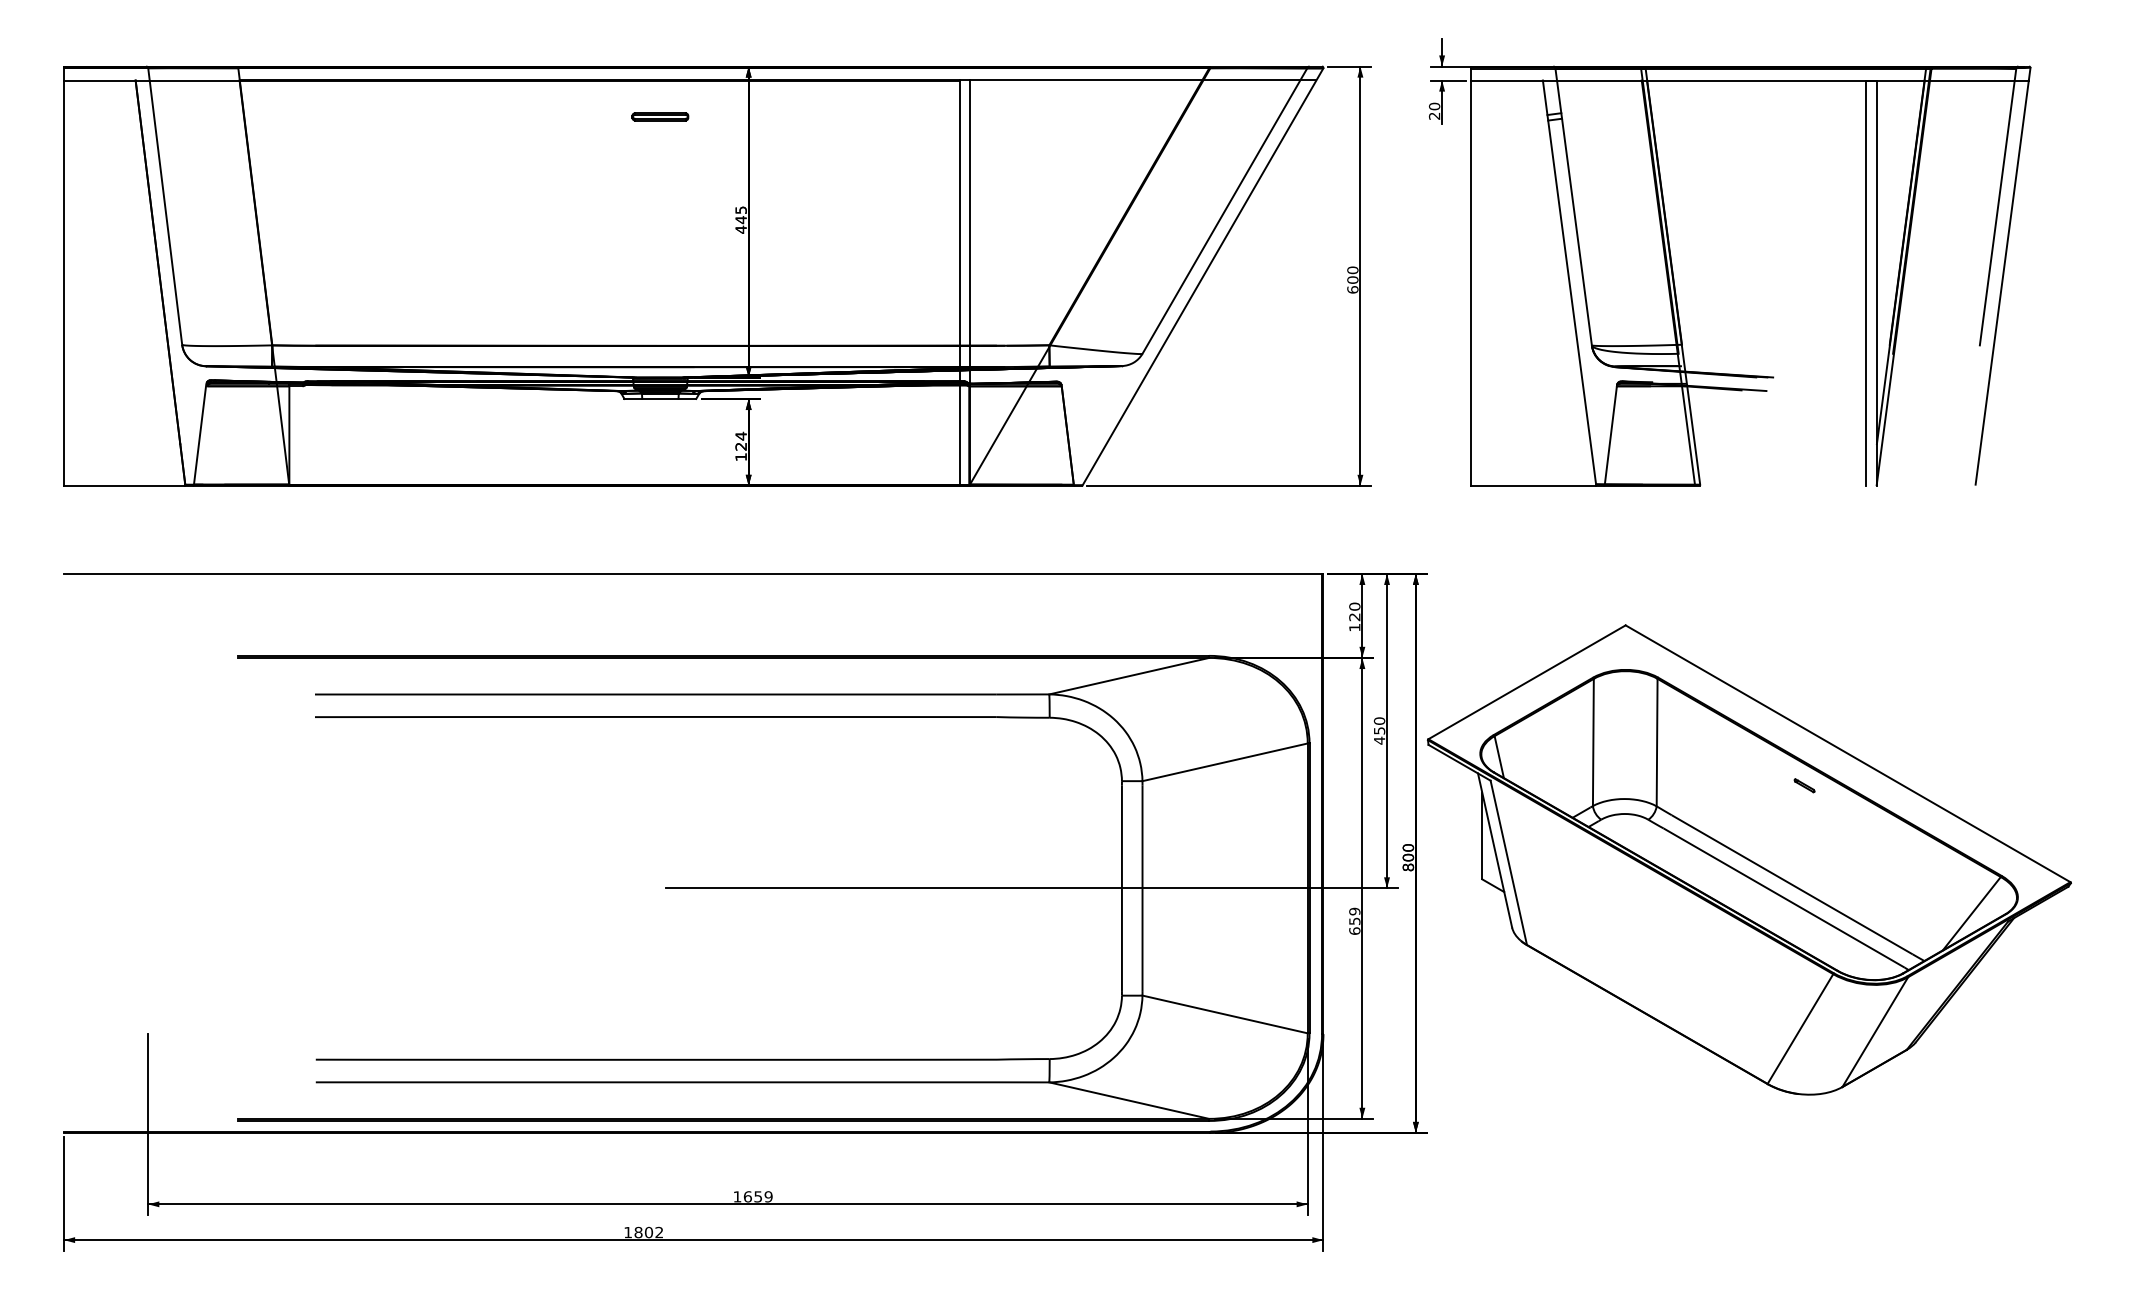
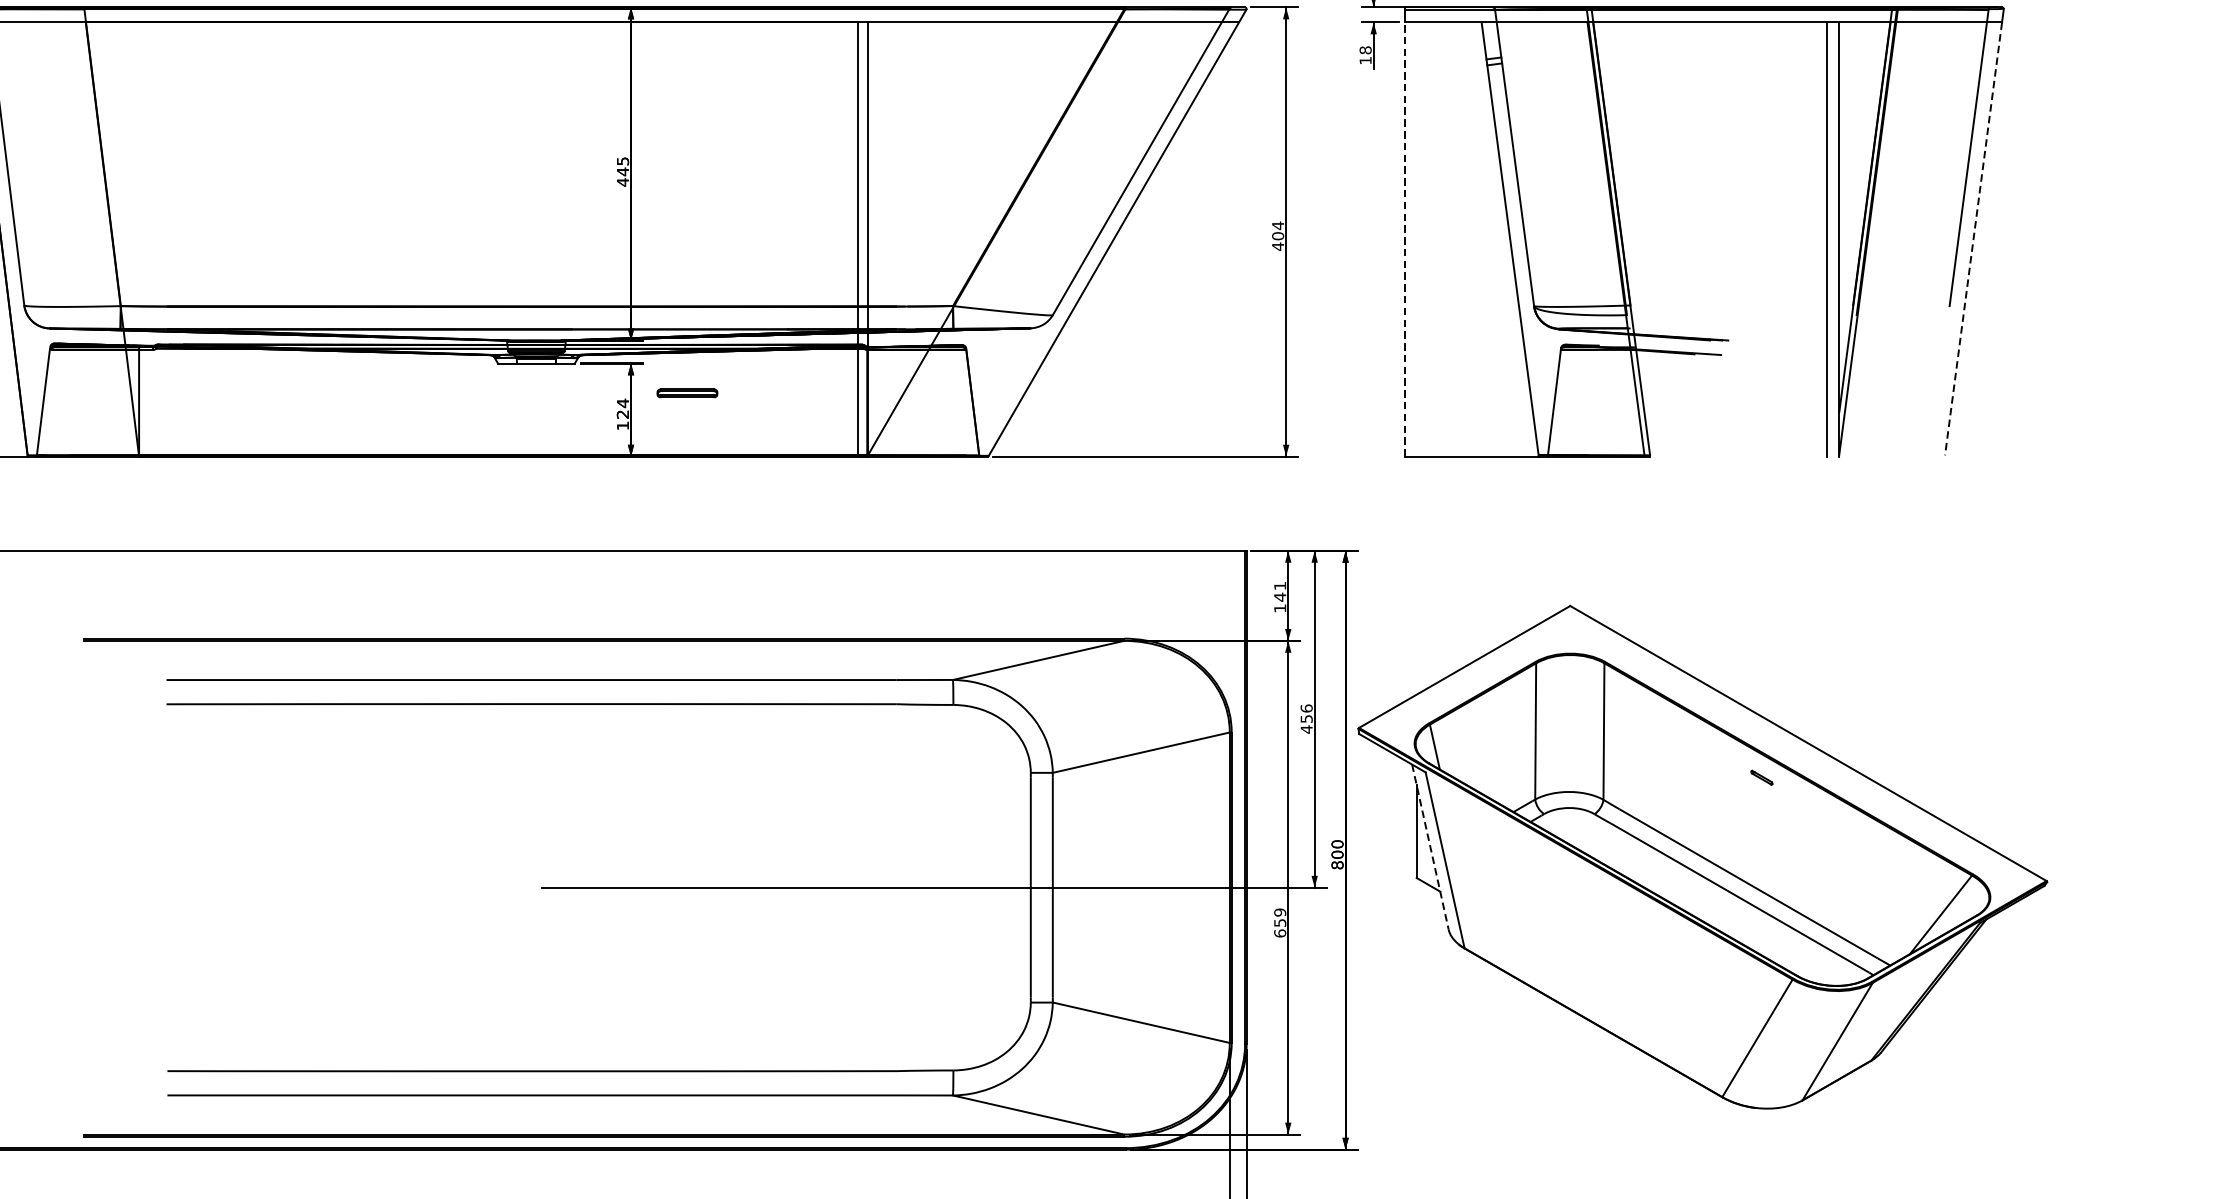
text: (1434, 110) -> (1365, 54), 20 -> 18
part: (660, 116) -> (687, 393), moved
text: (1352, 279) -> (1277, 235), 600 -> 404
line: (2002, 282) -> (1973, 238), solid -> dashed
line: (1471, 283) -> (1405, 239), solid -> dashed
text: (1354, 611) -> (1279, 591), 120 -> 141
text: (1378, 720) -> (1305, 707), 450 -> 456
line: (1495, 850) -> (1430, 847), solid -> dashed

